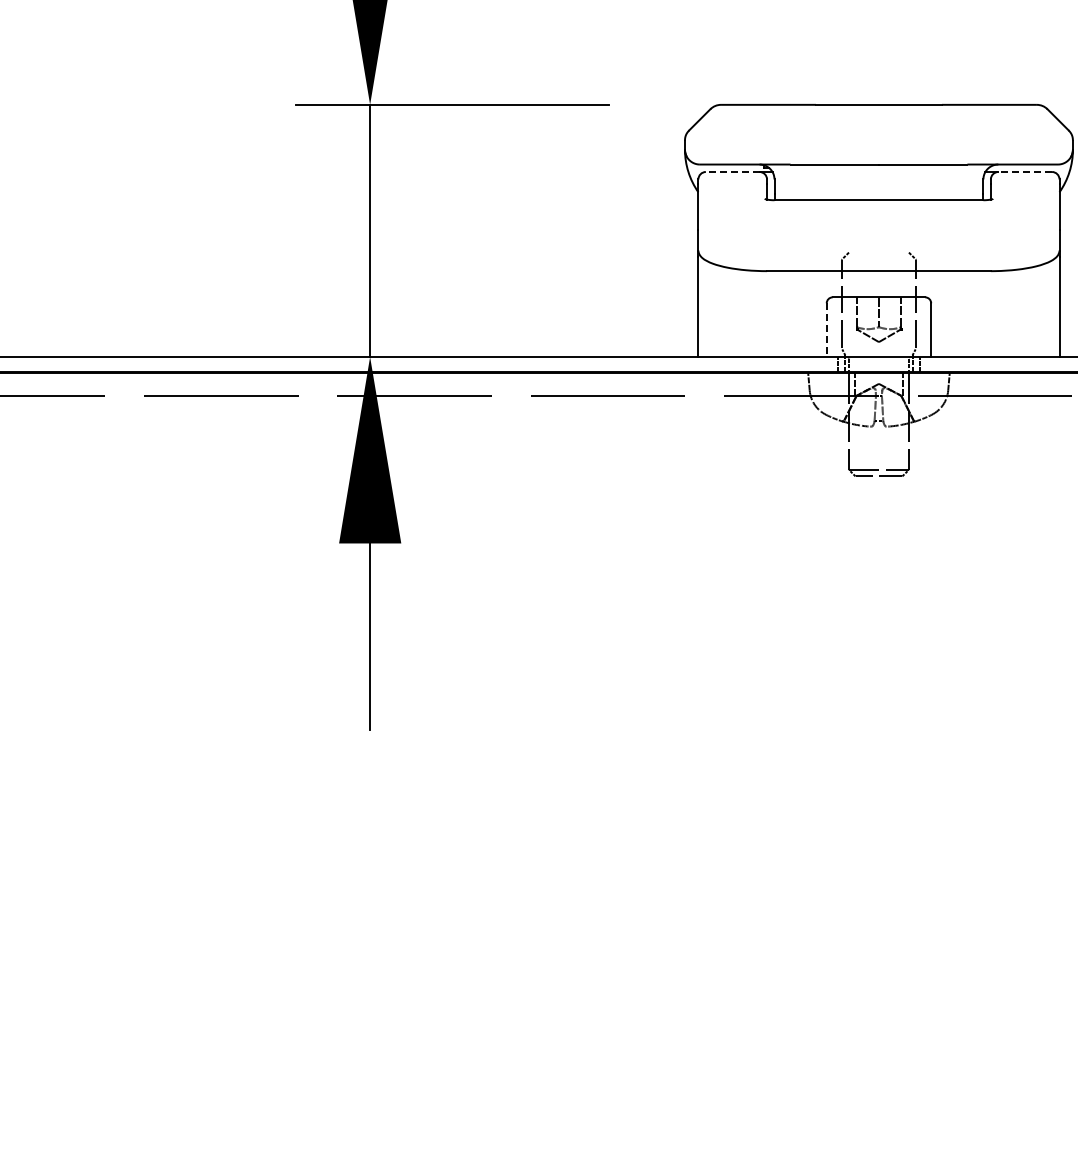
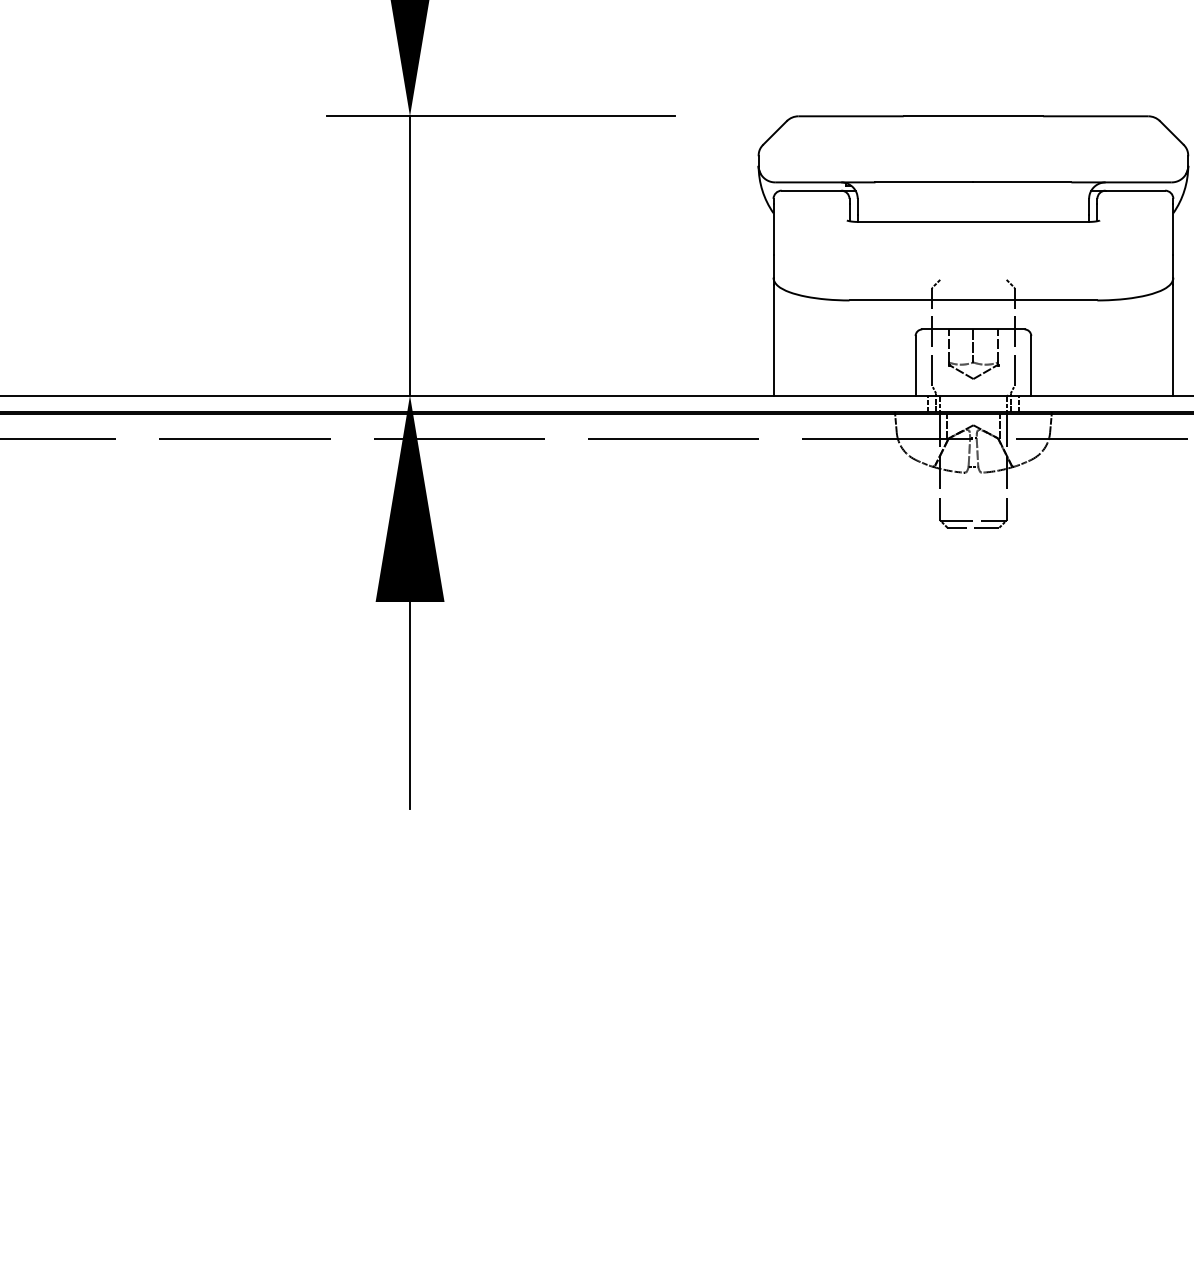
line: (732, 172) -> (811, 191), dashed -> solid
line: (1025, 172) -> (1135, 191), dashed -> solid
line: (826, 330) -> (915, 366), dashed -> solid

